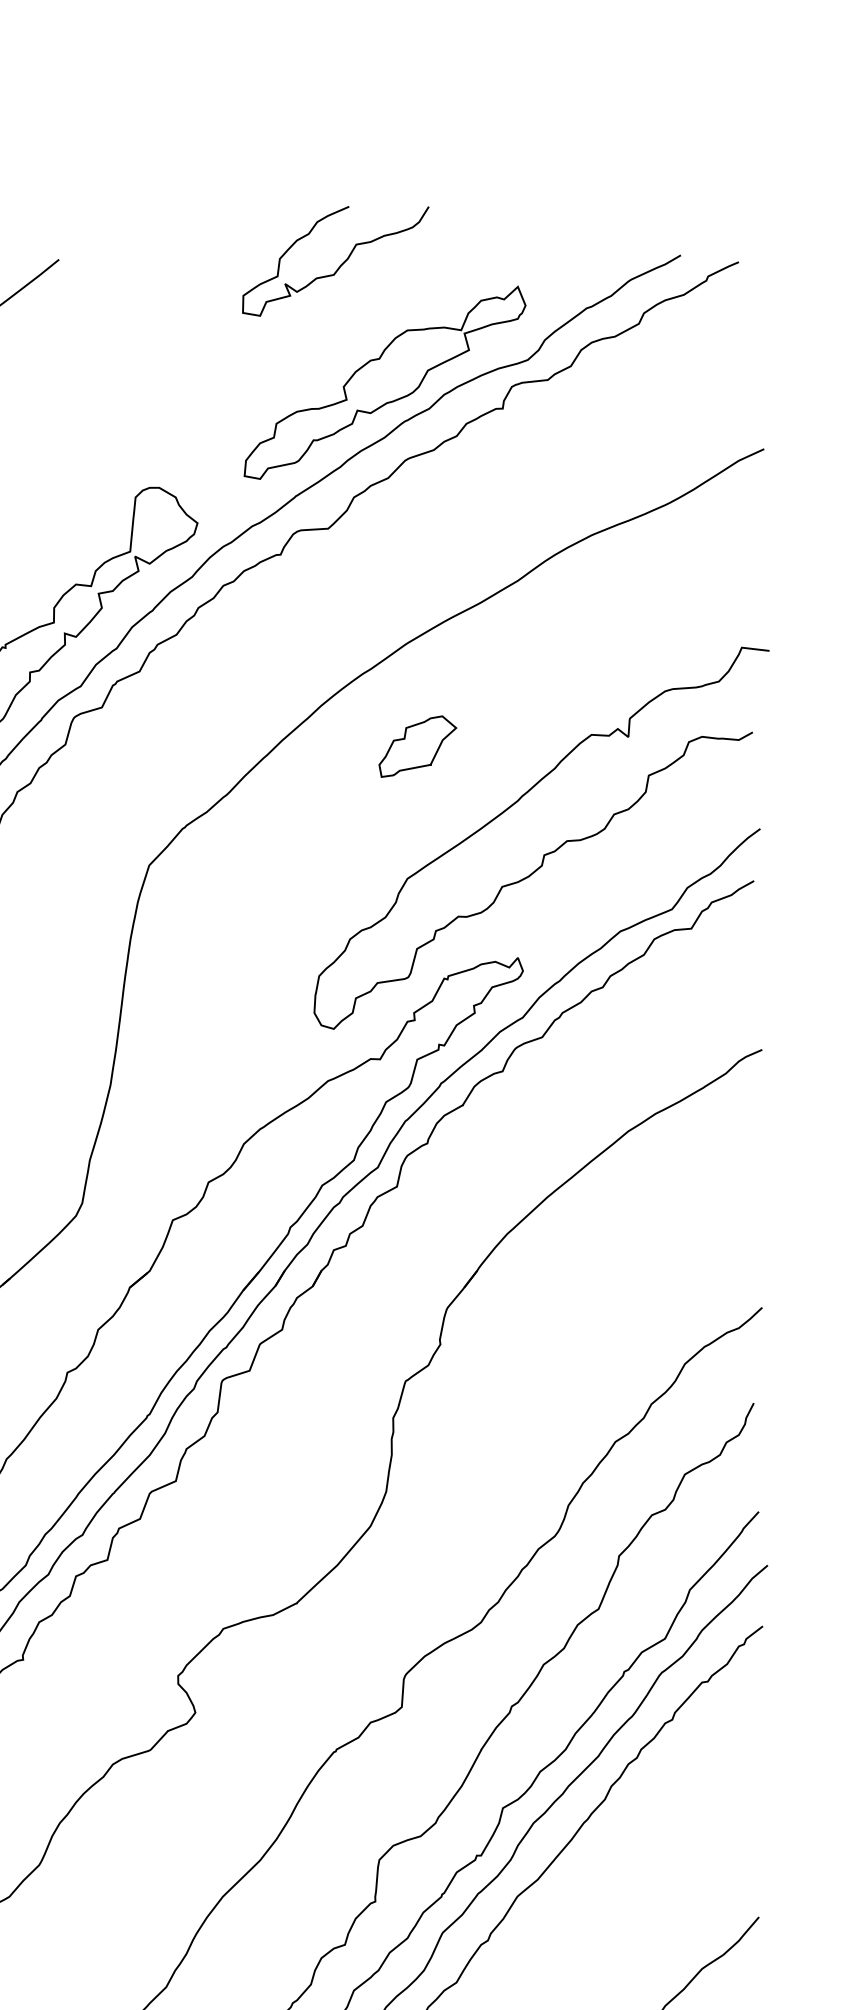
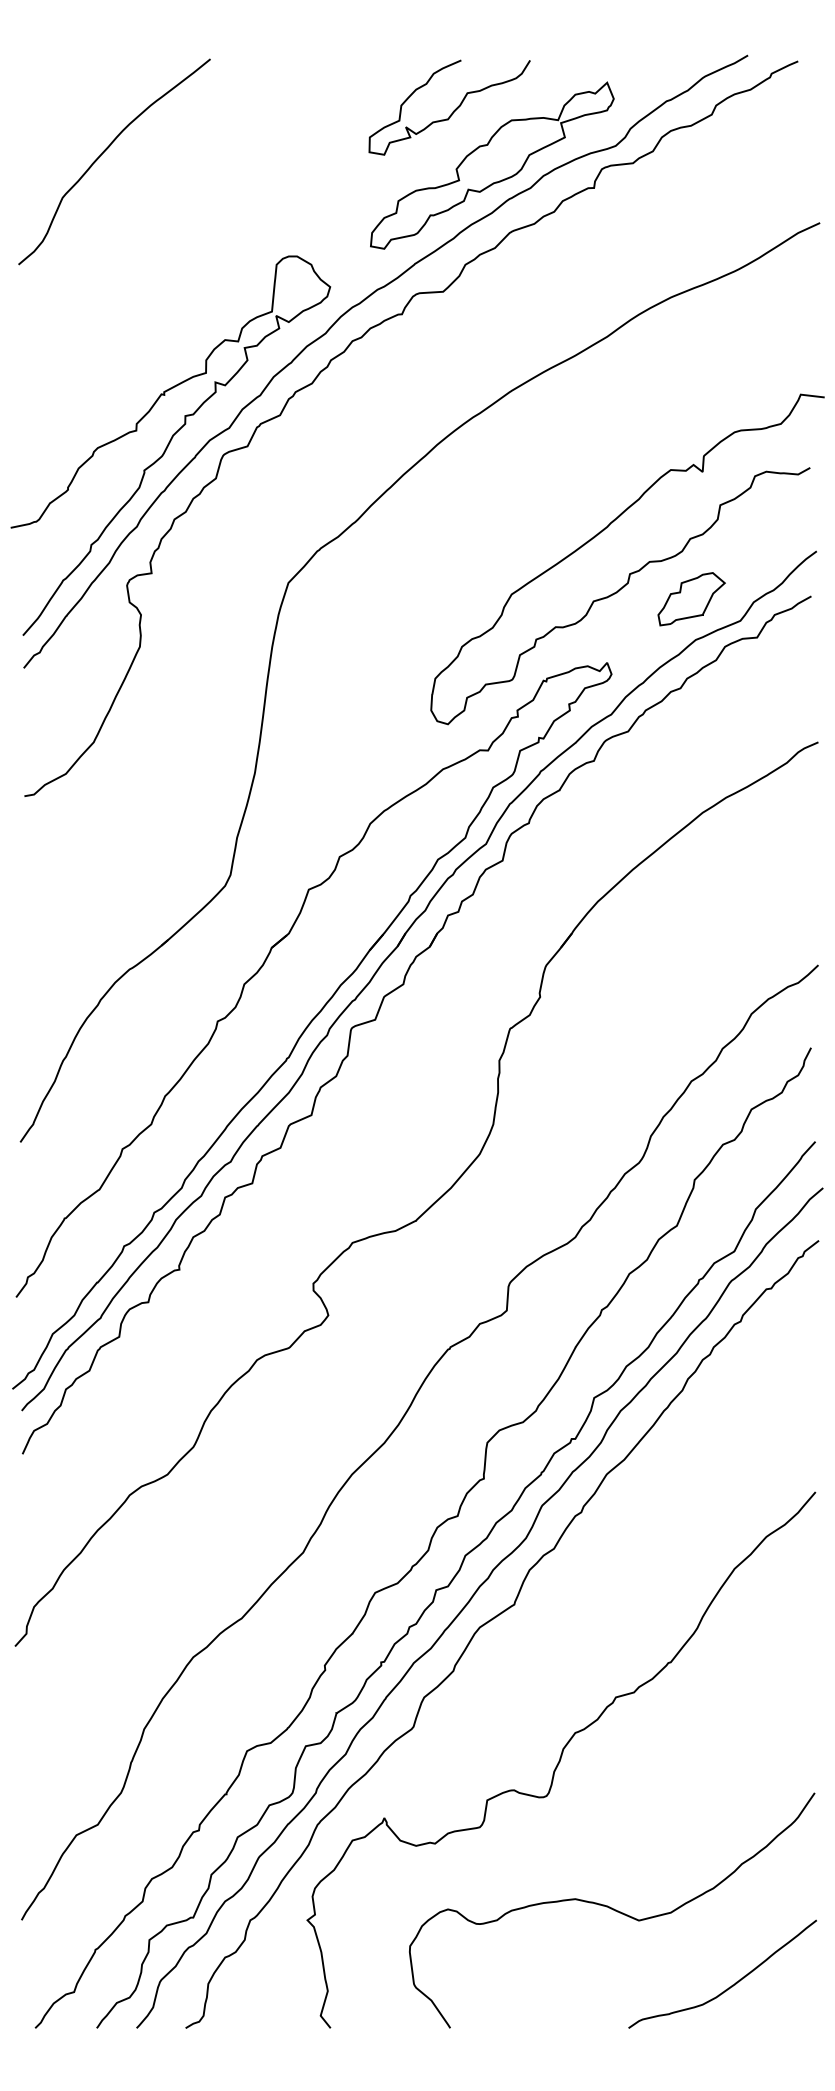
curve: (340, 264) -> (453, 110), moved
part: (417, 746) -> (691, 599), moved

